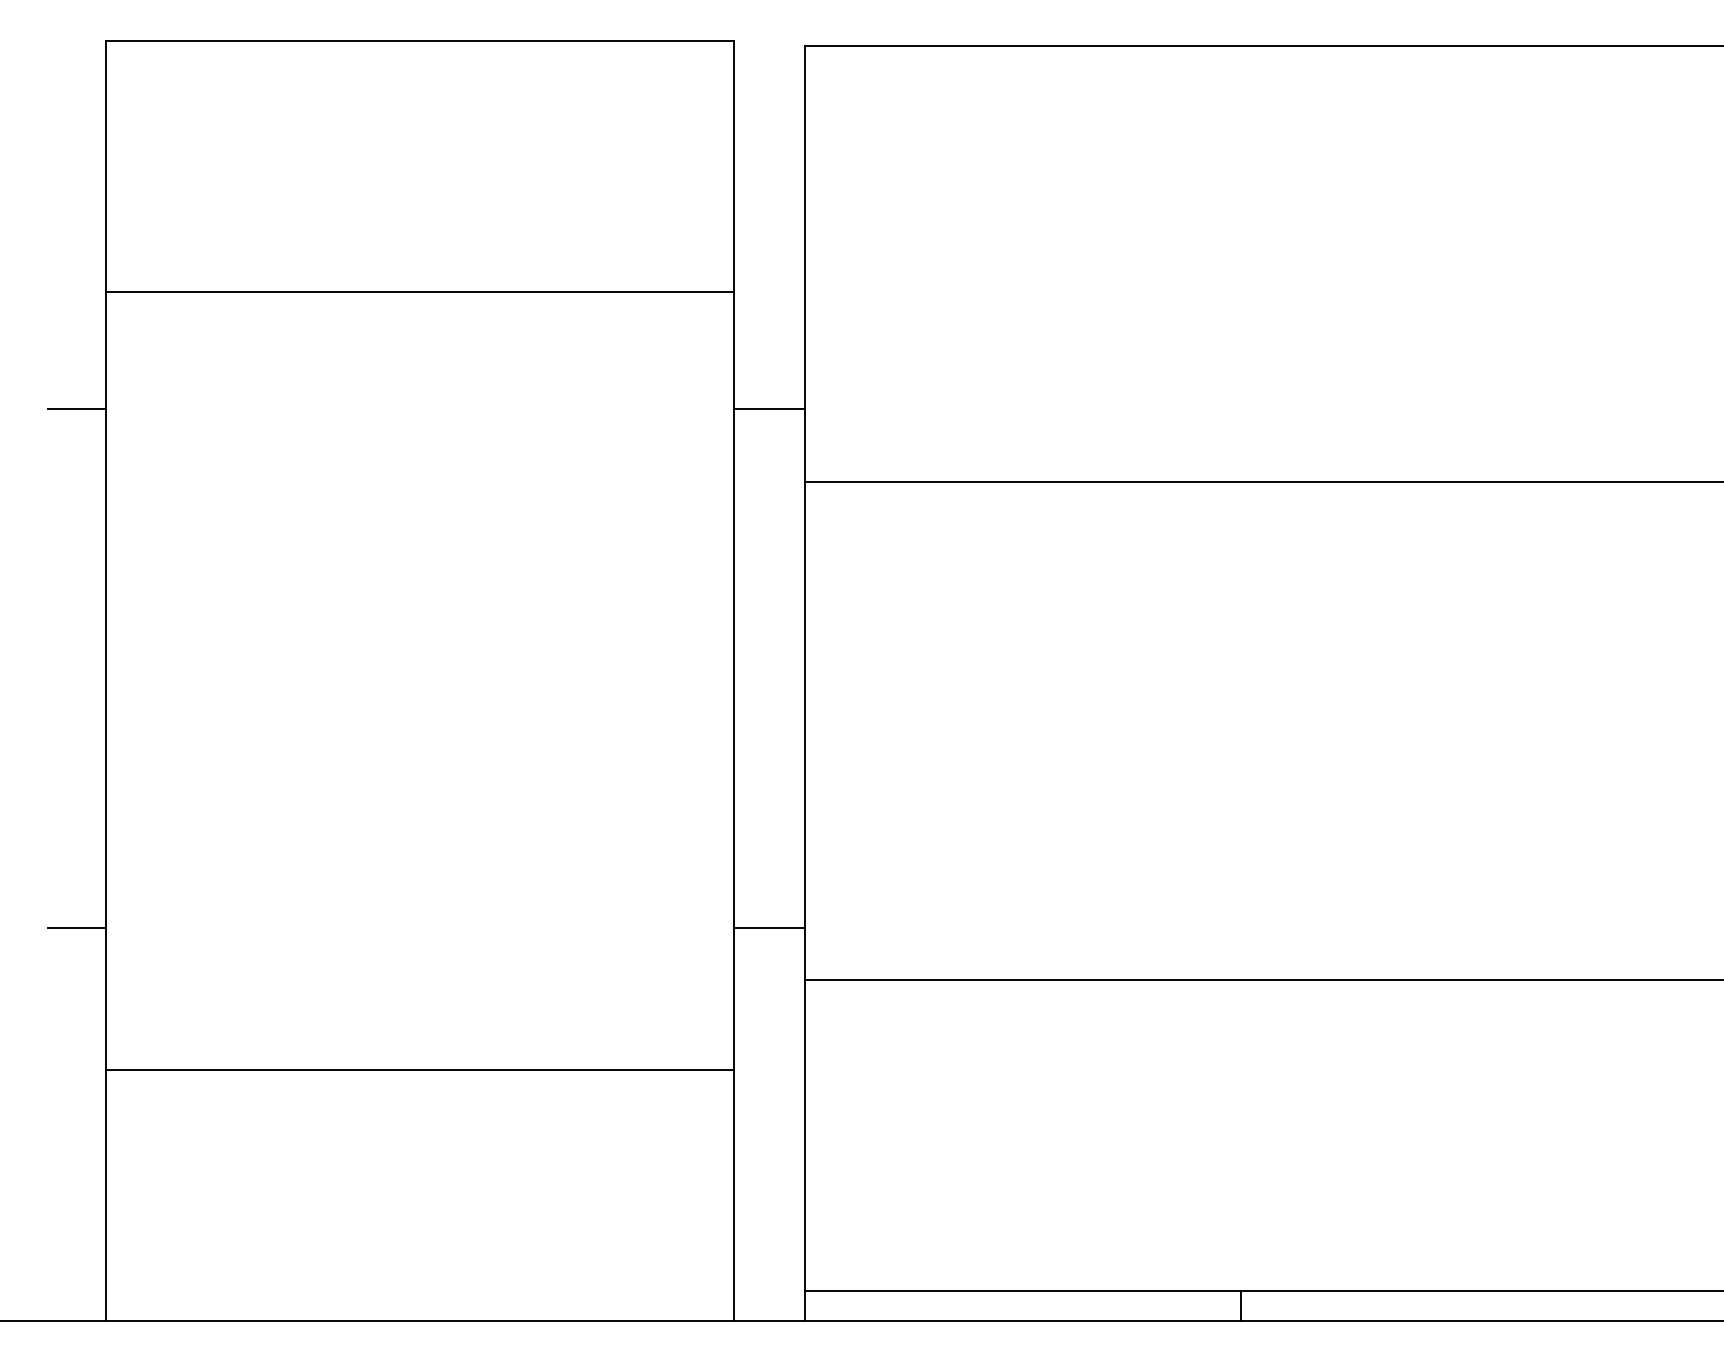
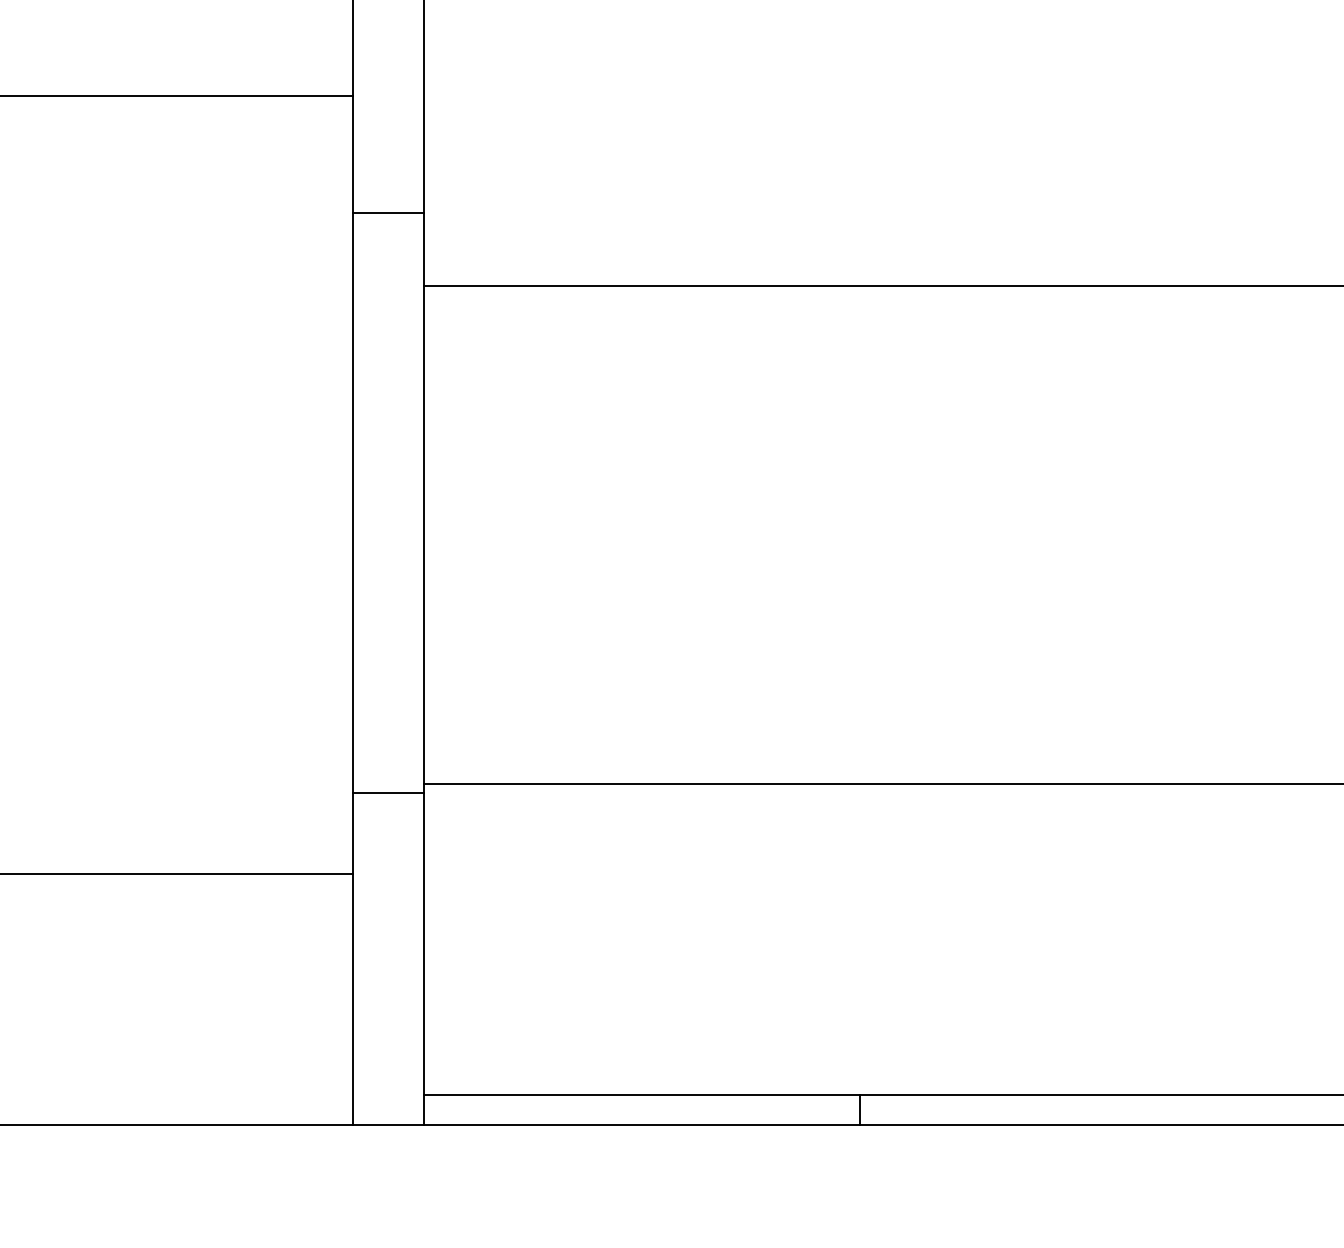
line: (769, 927) -> (387, 792), moved

